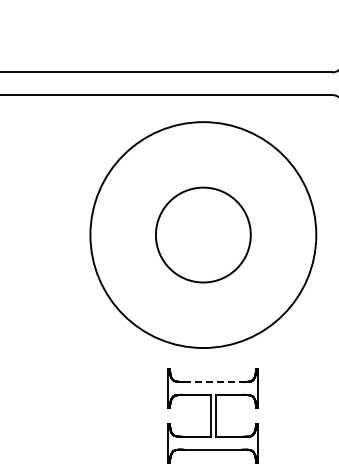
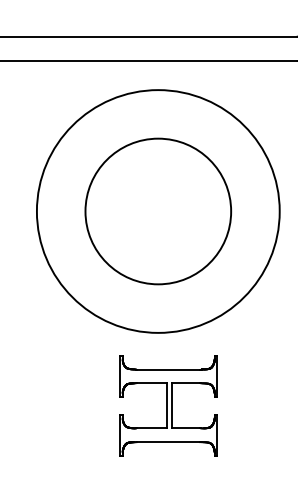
circle: (203, 234) -> (158, 210), size x1.43
line: (213, 382) -> (169, 369), dashed -> solid

